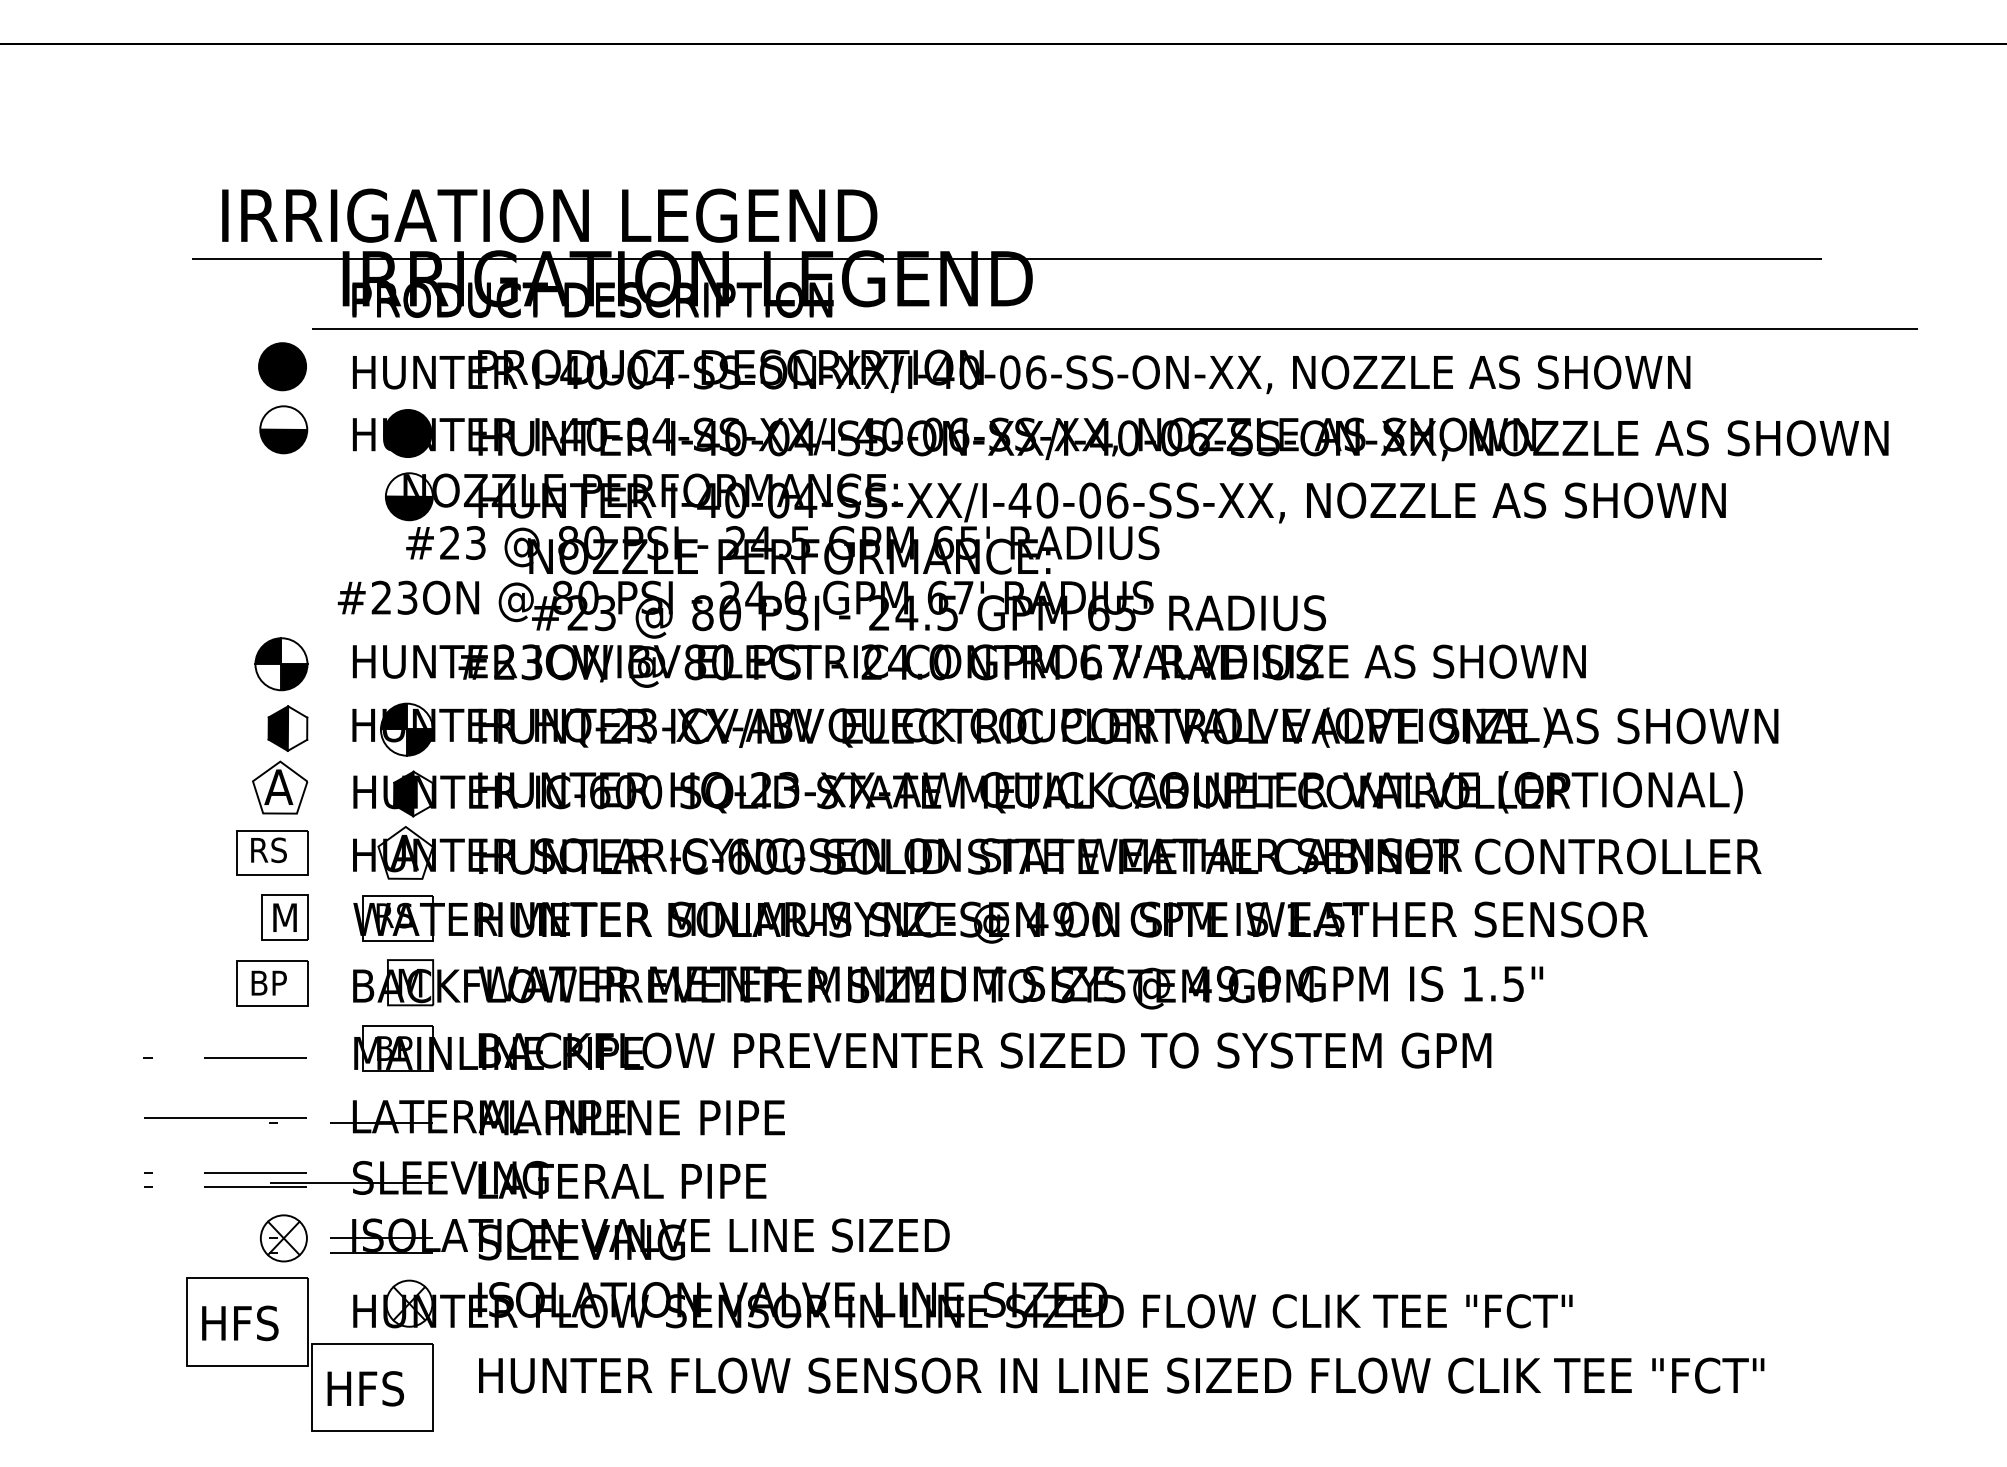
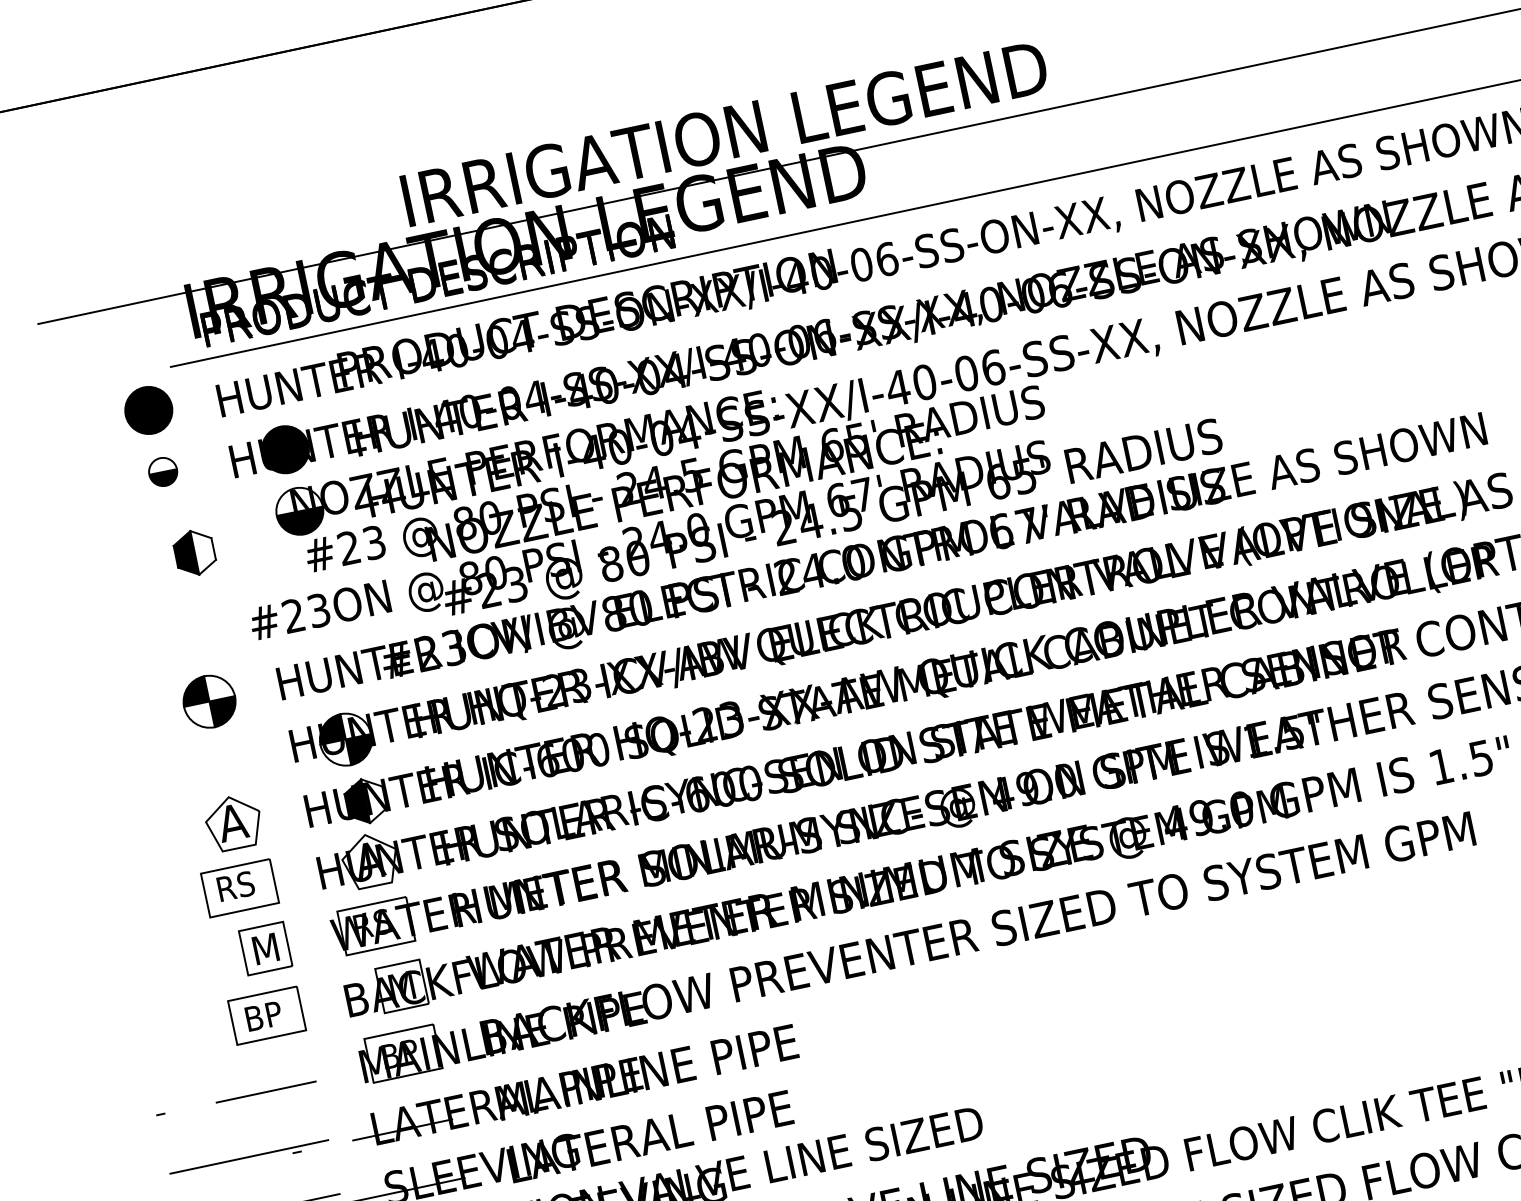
text: (549, 215) -> (724, 133), moved
part: (283, 429) -> (162, 471), size x0.6
part: (287, 728) -> (194, 552), moved

